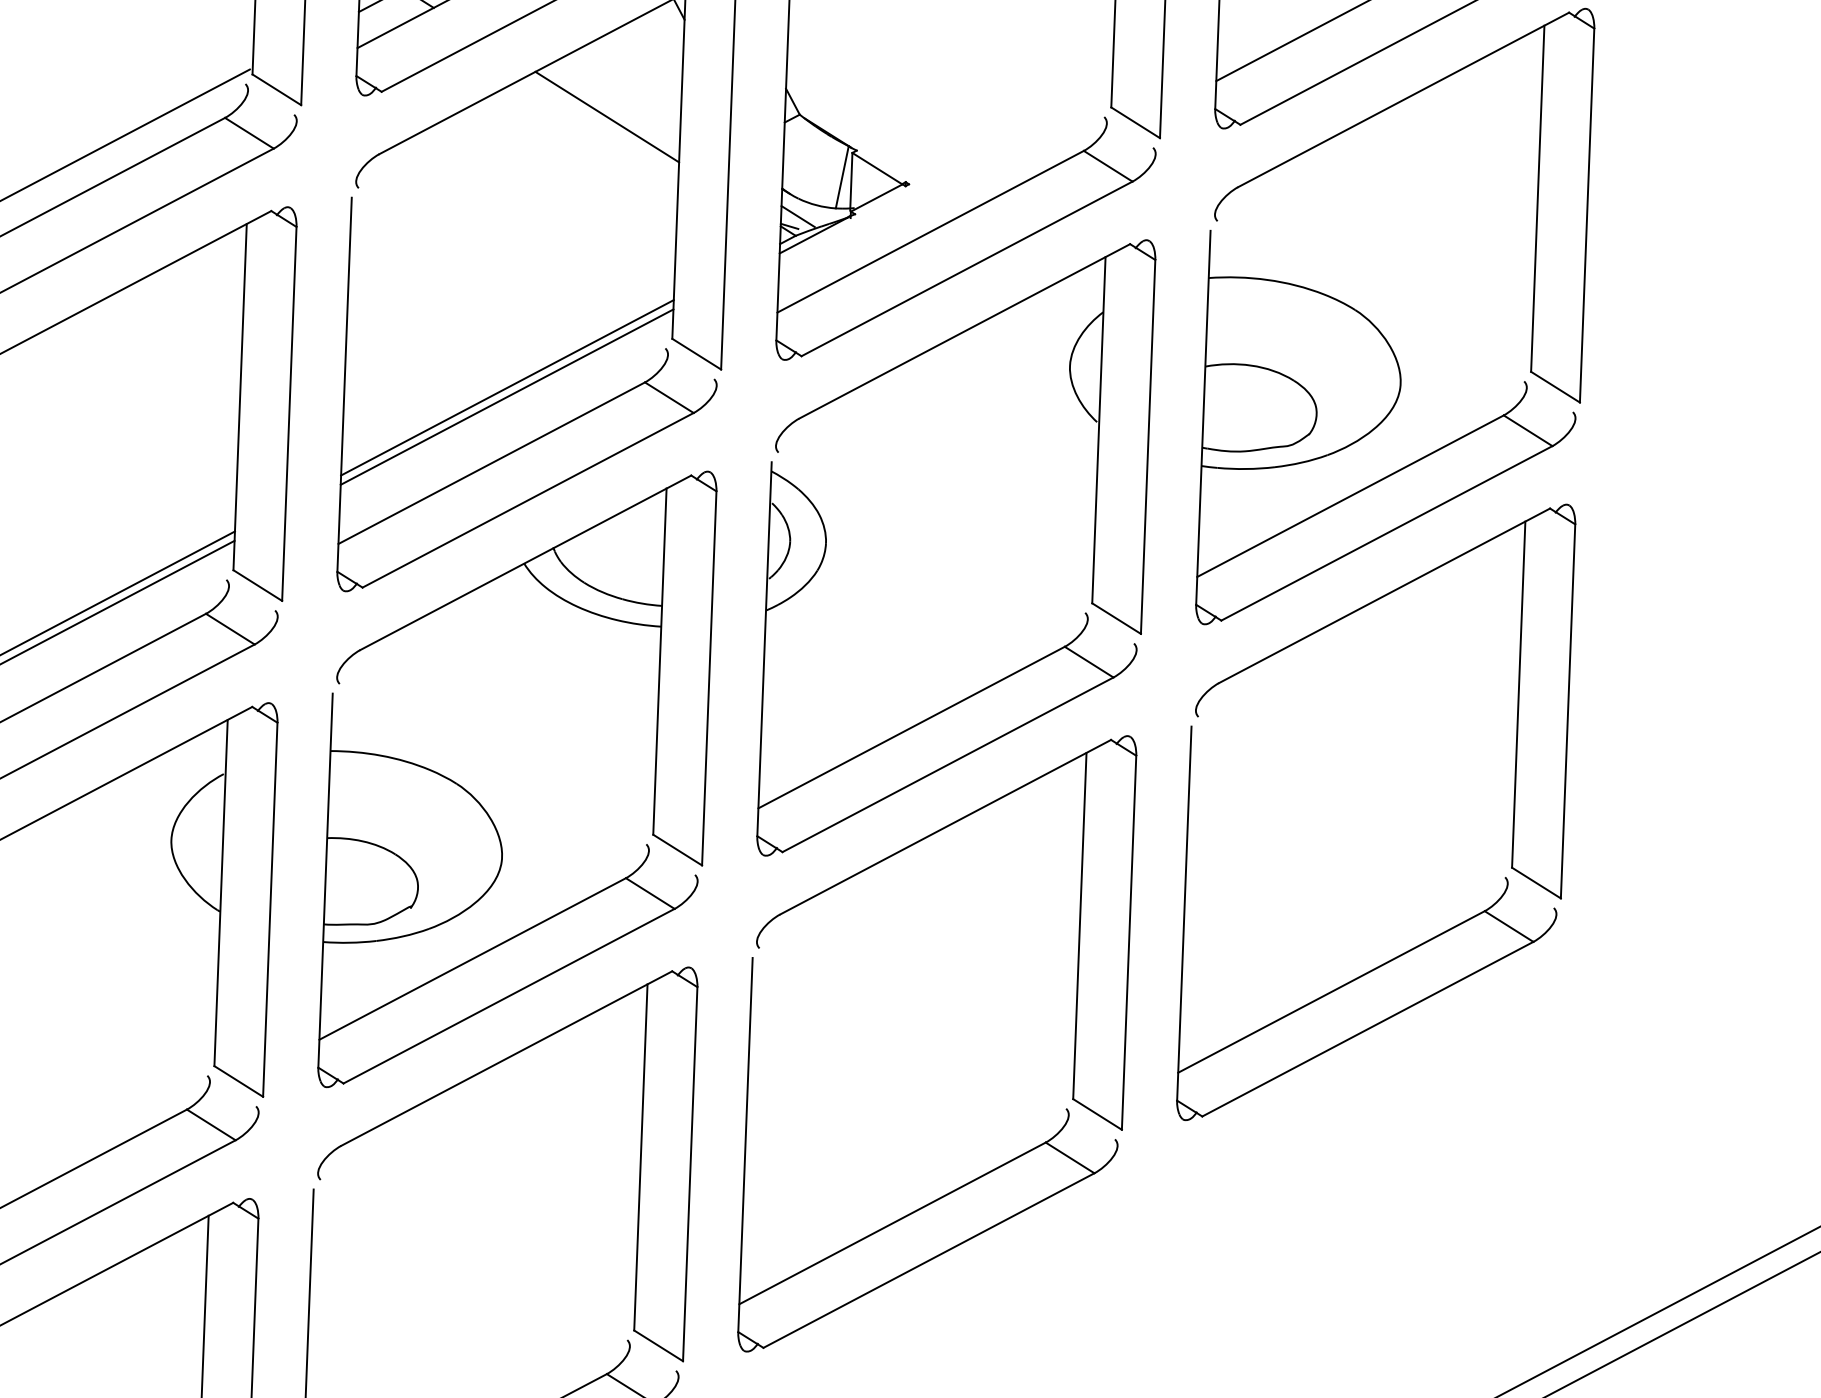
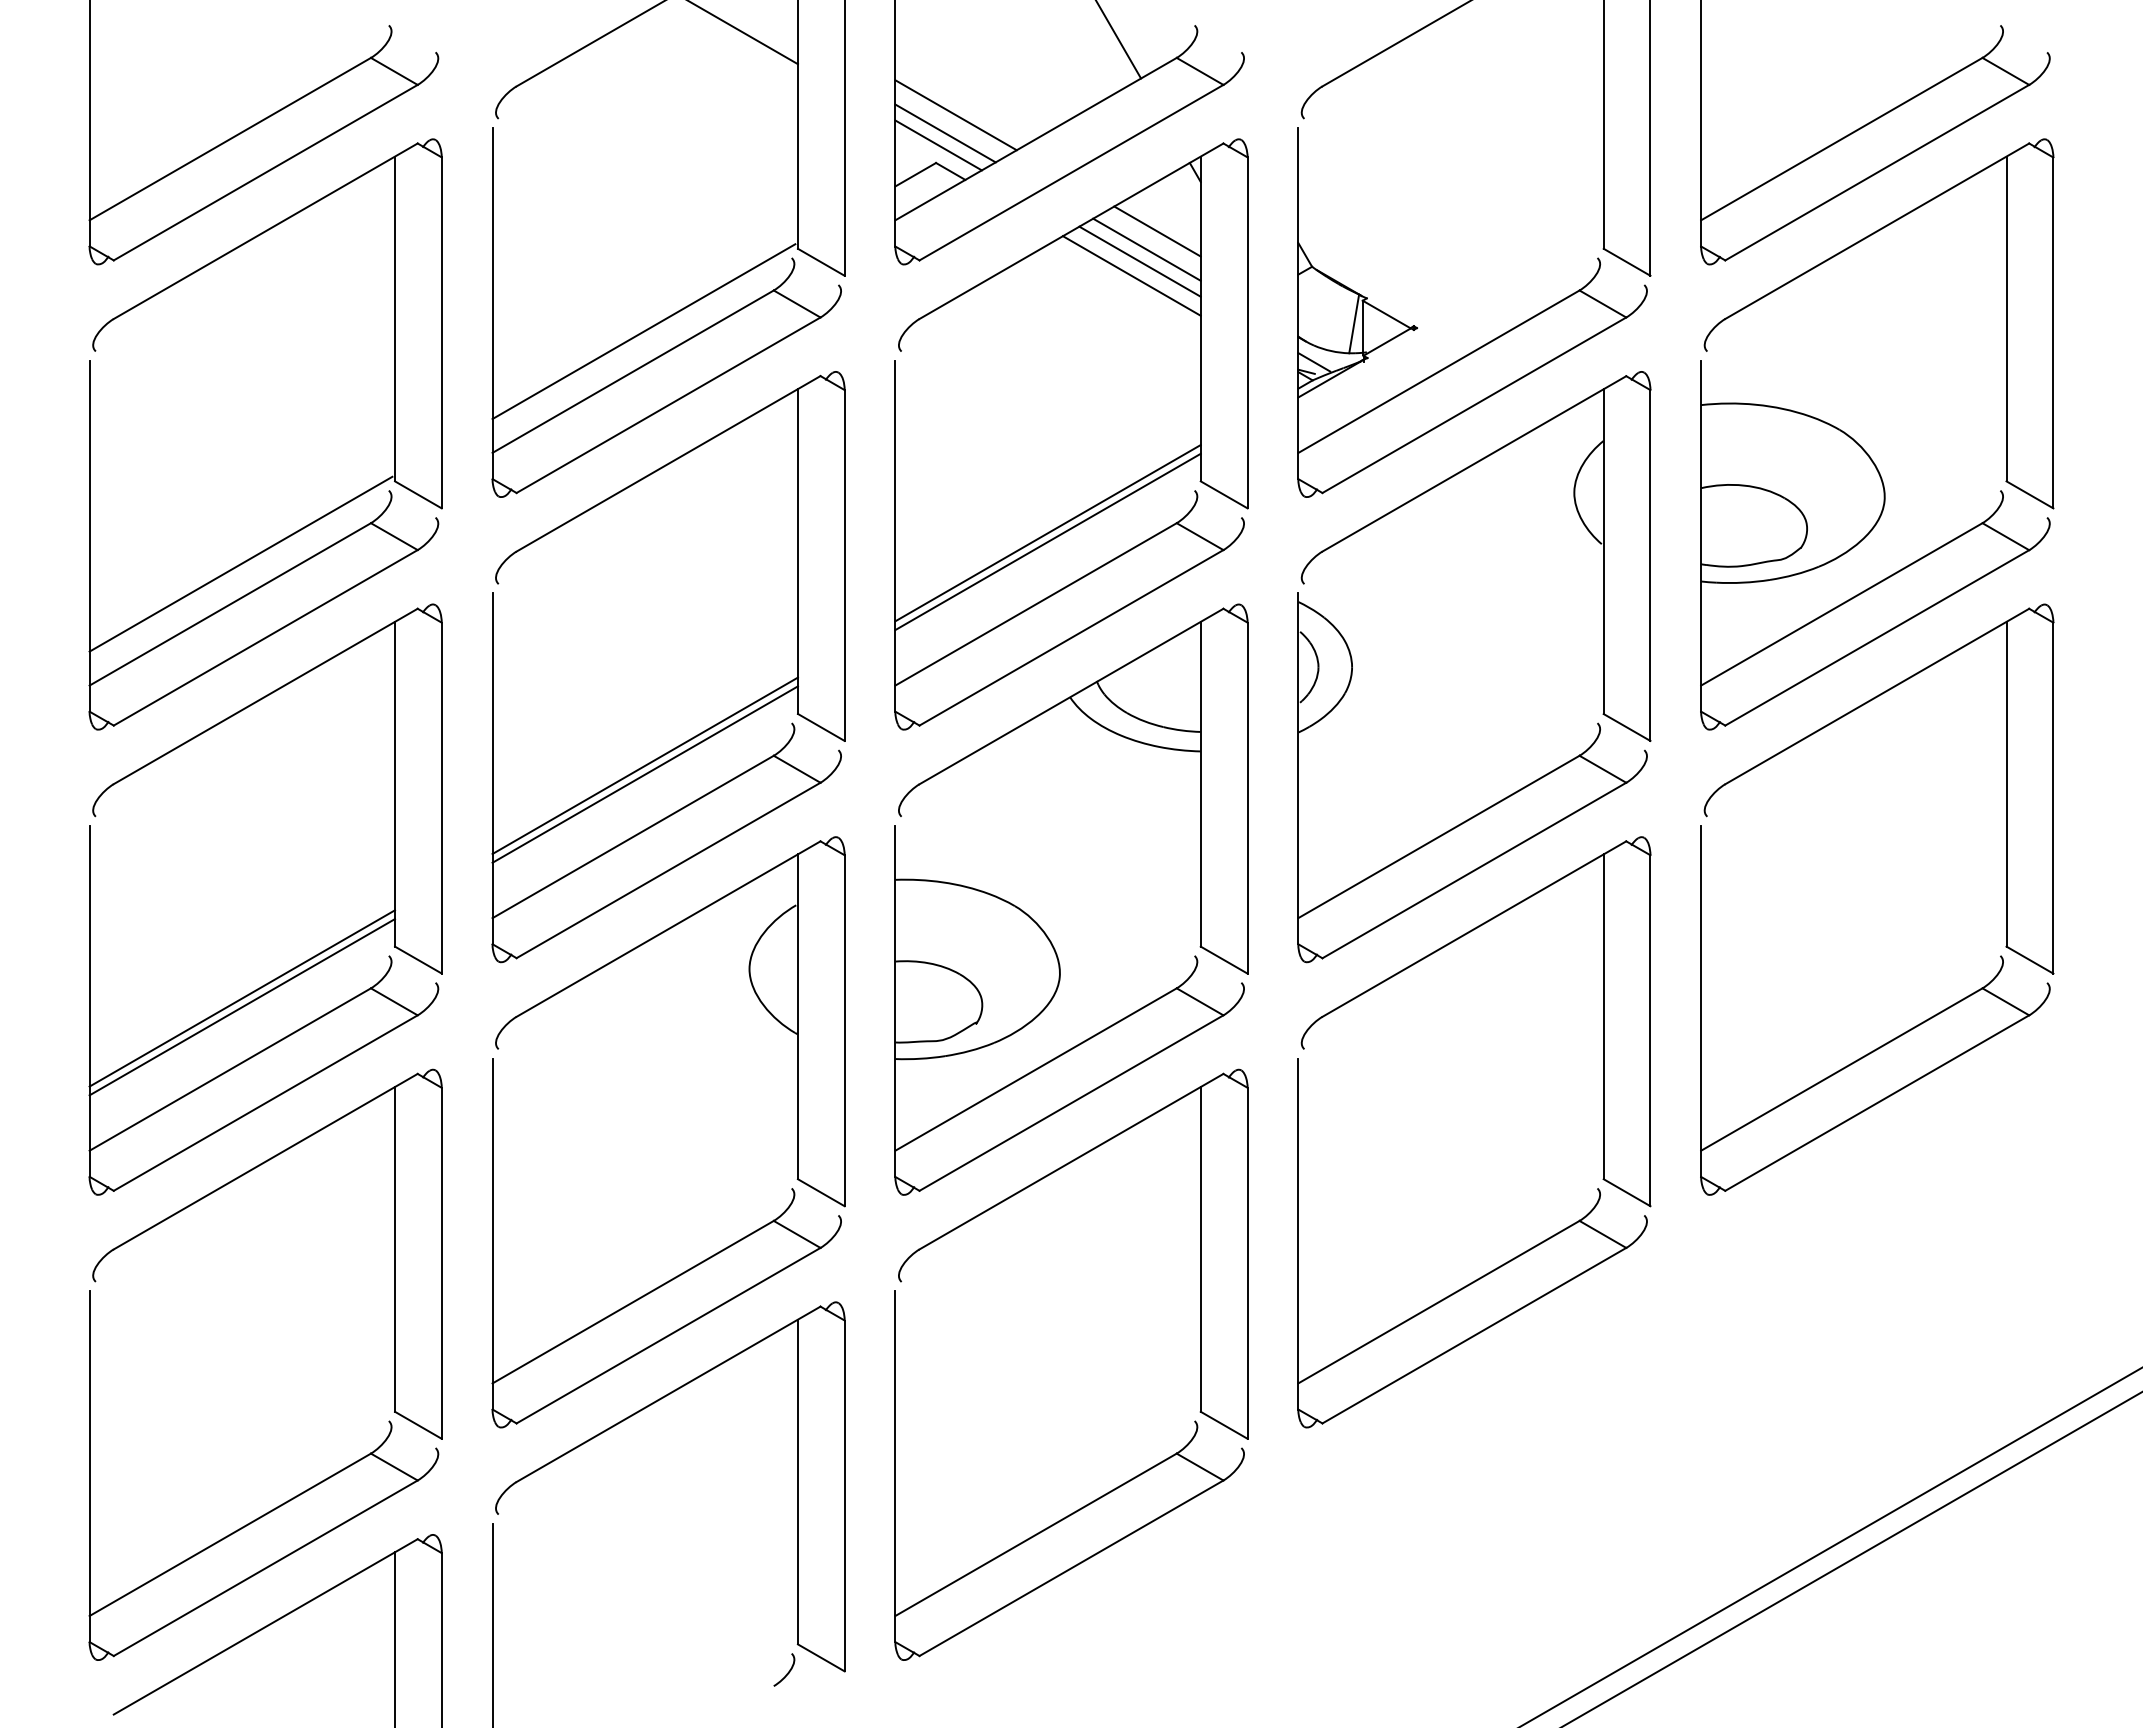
line: (636, 70) -> (1157, 231), added
line: (623, 89) -> (1146, 249), added
line: (616, 101) -> (1139, 261), added

